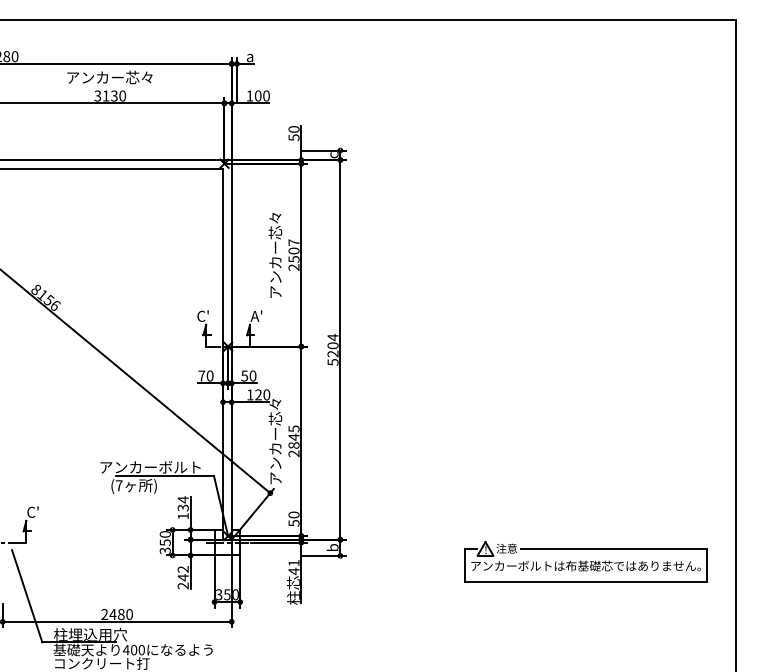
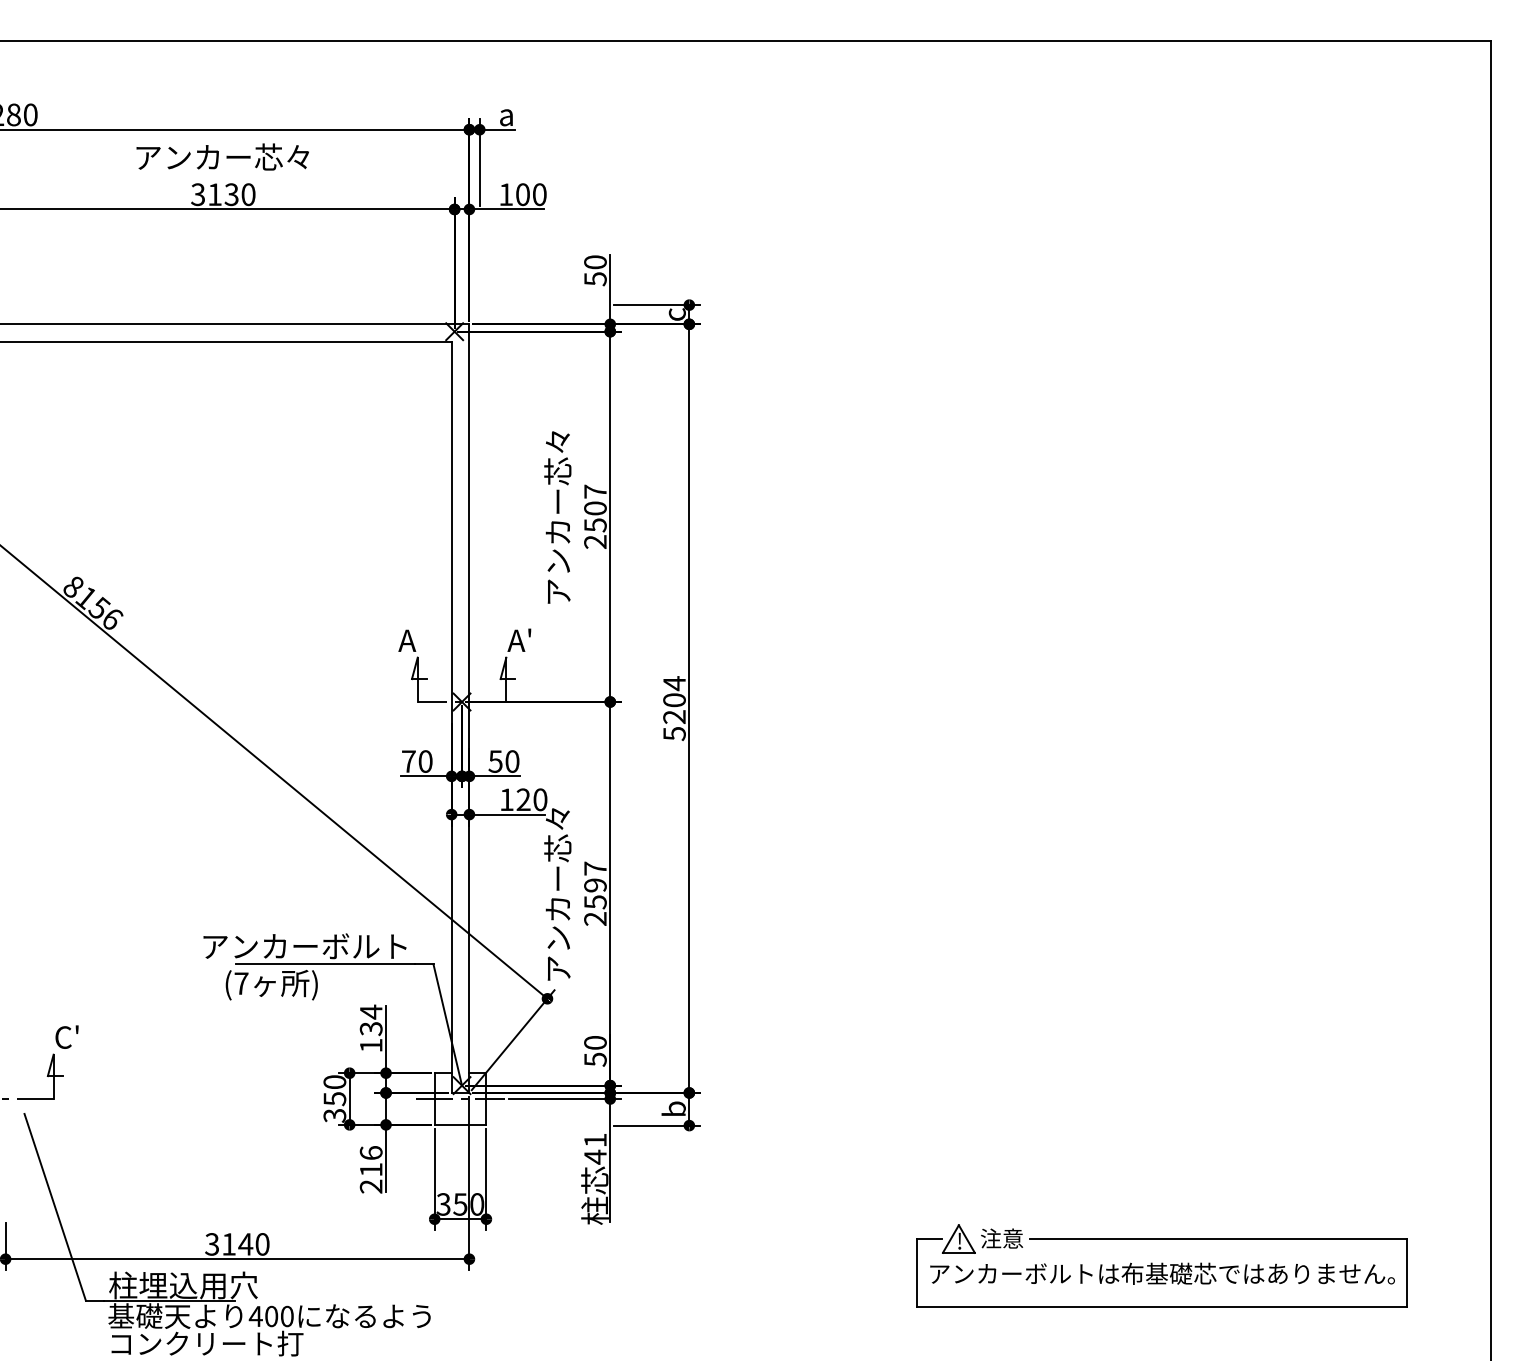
text: (202, 315) -> (410, 638), C' -> A
text: (293, 436) -> (594, 883), 2845 -> 2597
part: (585, 561) -> (1161, 1264), moved
text: (182, 573) -> (369, 1161), 242 -> 216
text: (112, 614) -> (227, 1244), 2480 -> 3140

